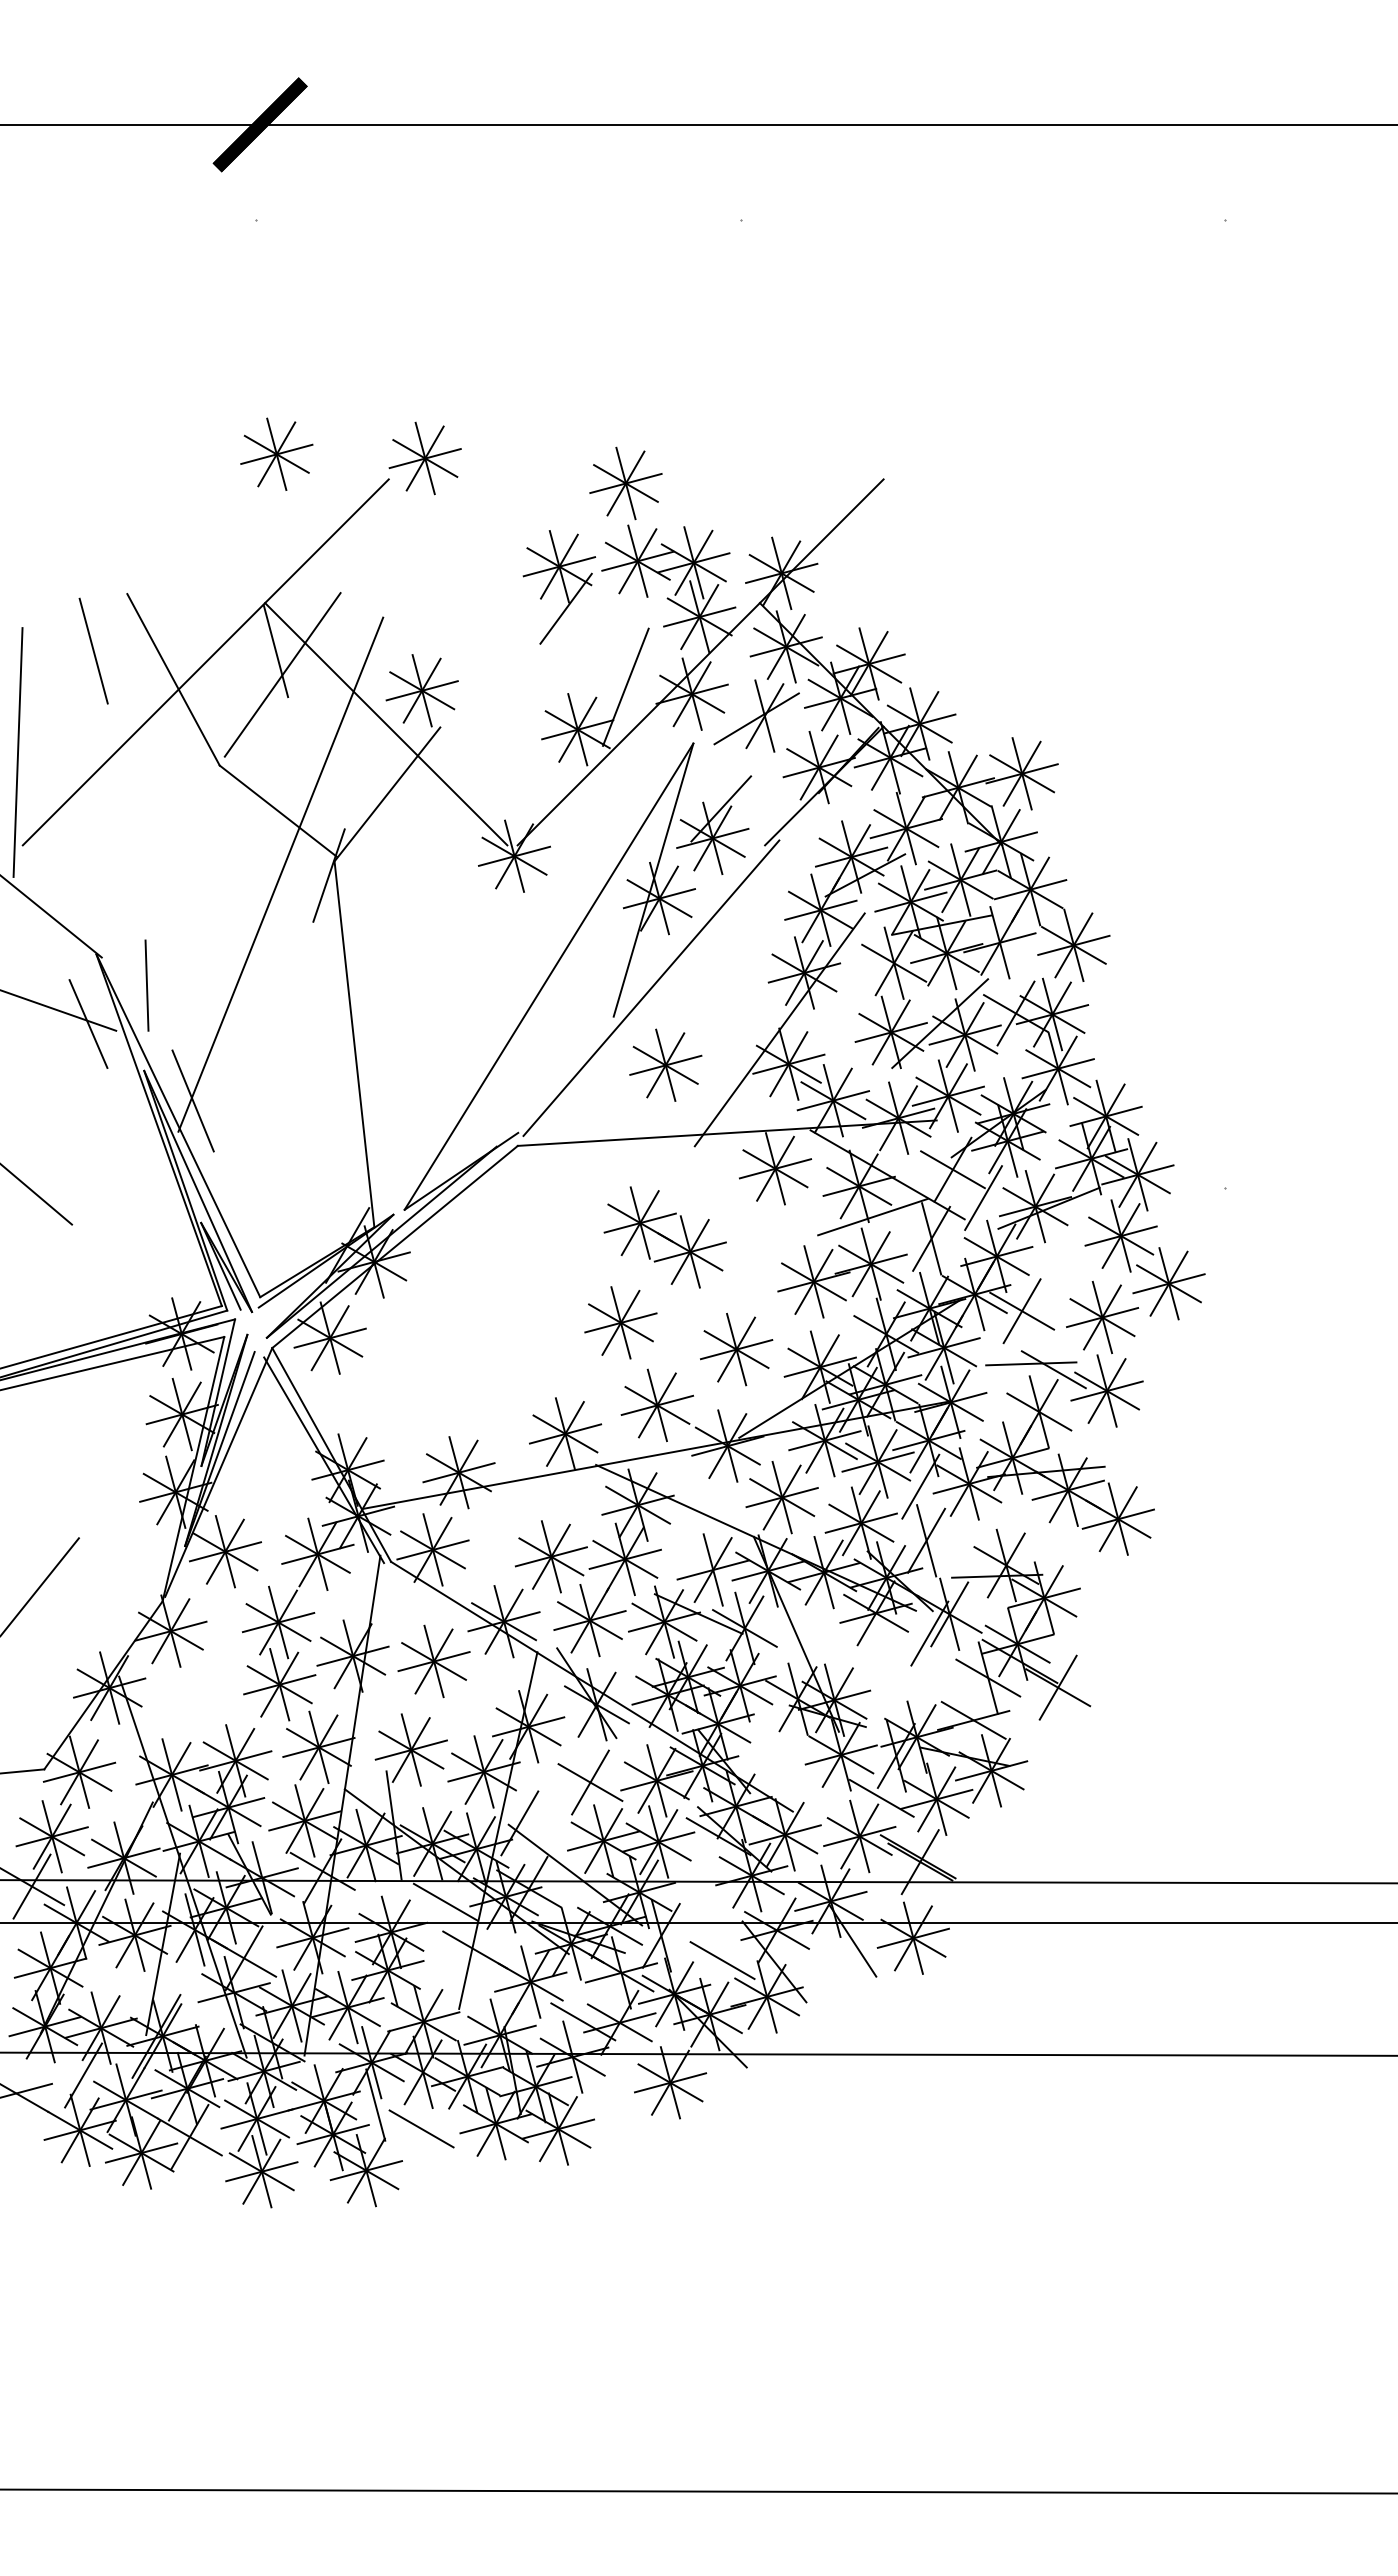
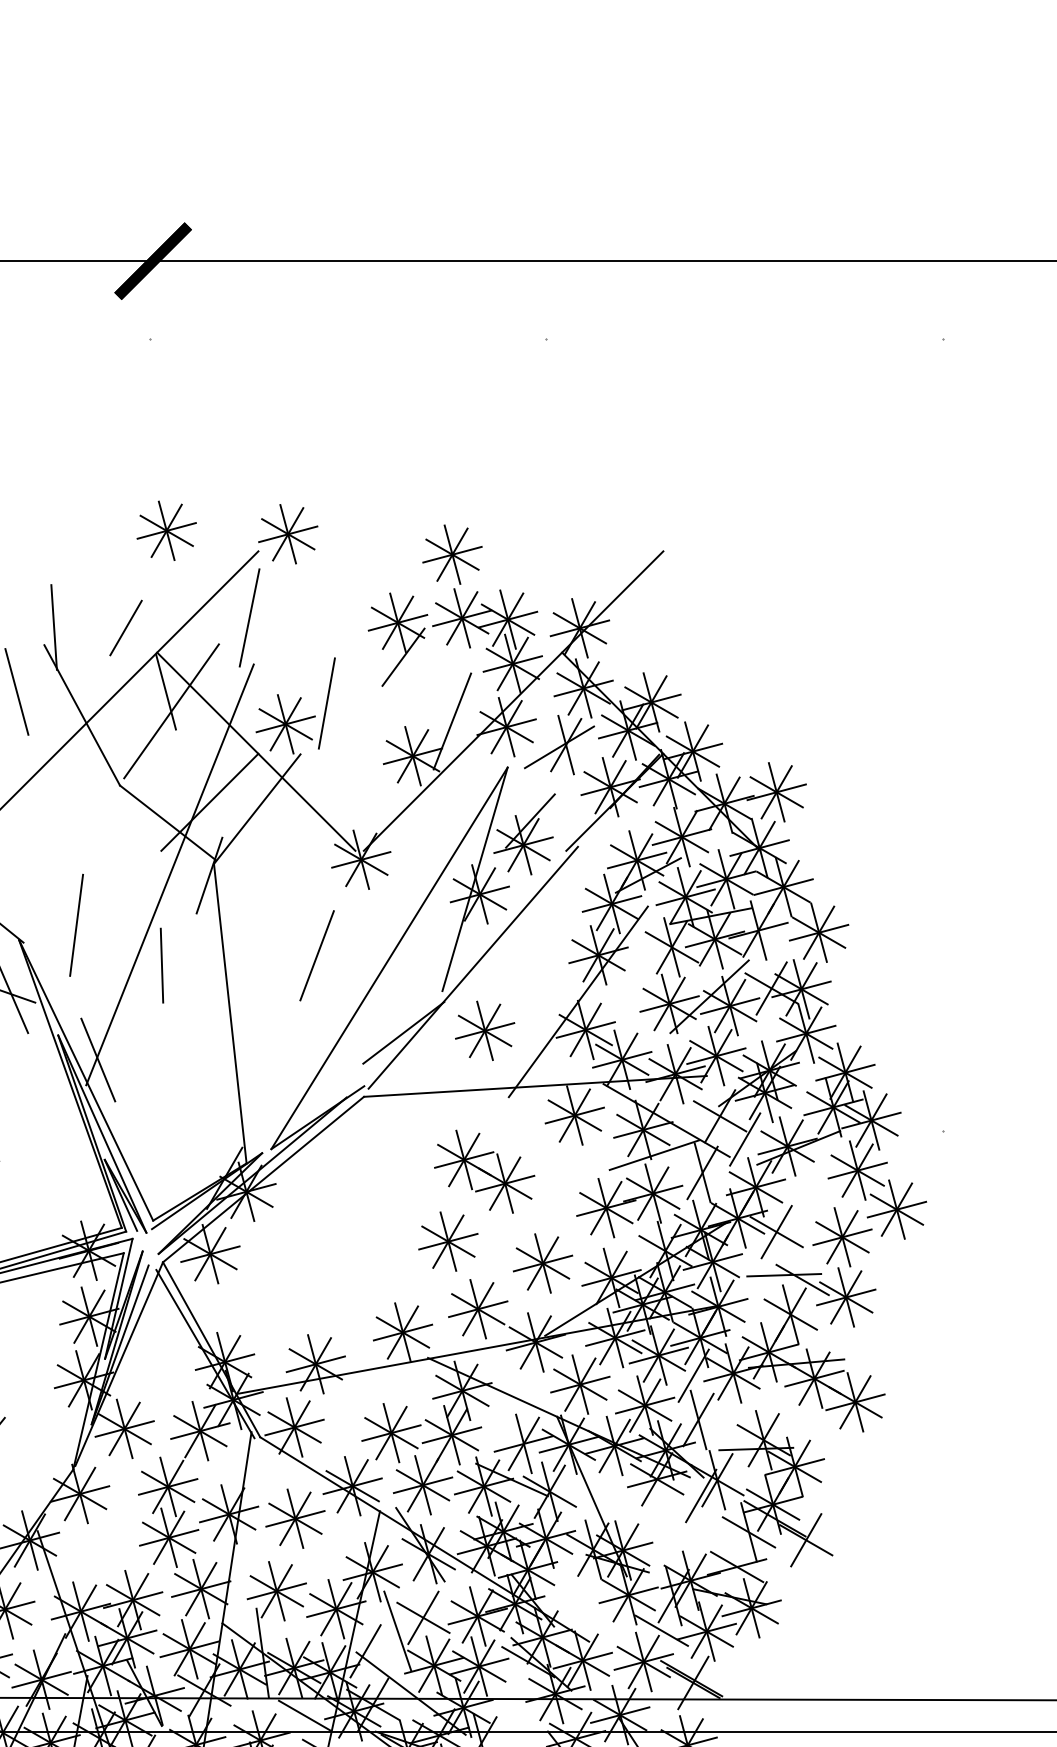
line: (377, 560) -> (249, 617), added
line: (138, 572) -> (53, 627), added
line: (226, 573) -> (125, 628), added
line: (472, 665) -> (326, 703), added
line: (329, 785) -> (209, 801), added
line: (166, 936) -> (76, 925), added
line: (460, 973) -> (317, 955), added
line: (146, 985) -> (161, 965), moved
line: (566, 1067) -> (403, 1032), added
line: (558, 1798) -> (397, 1630), added

